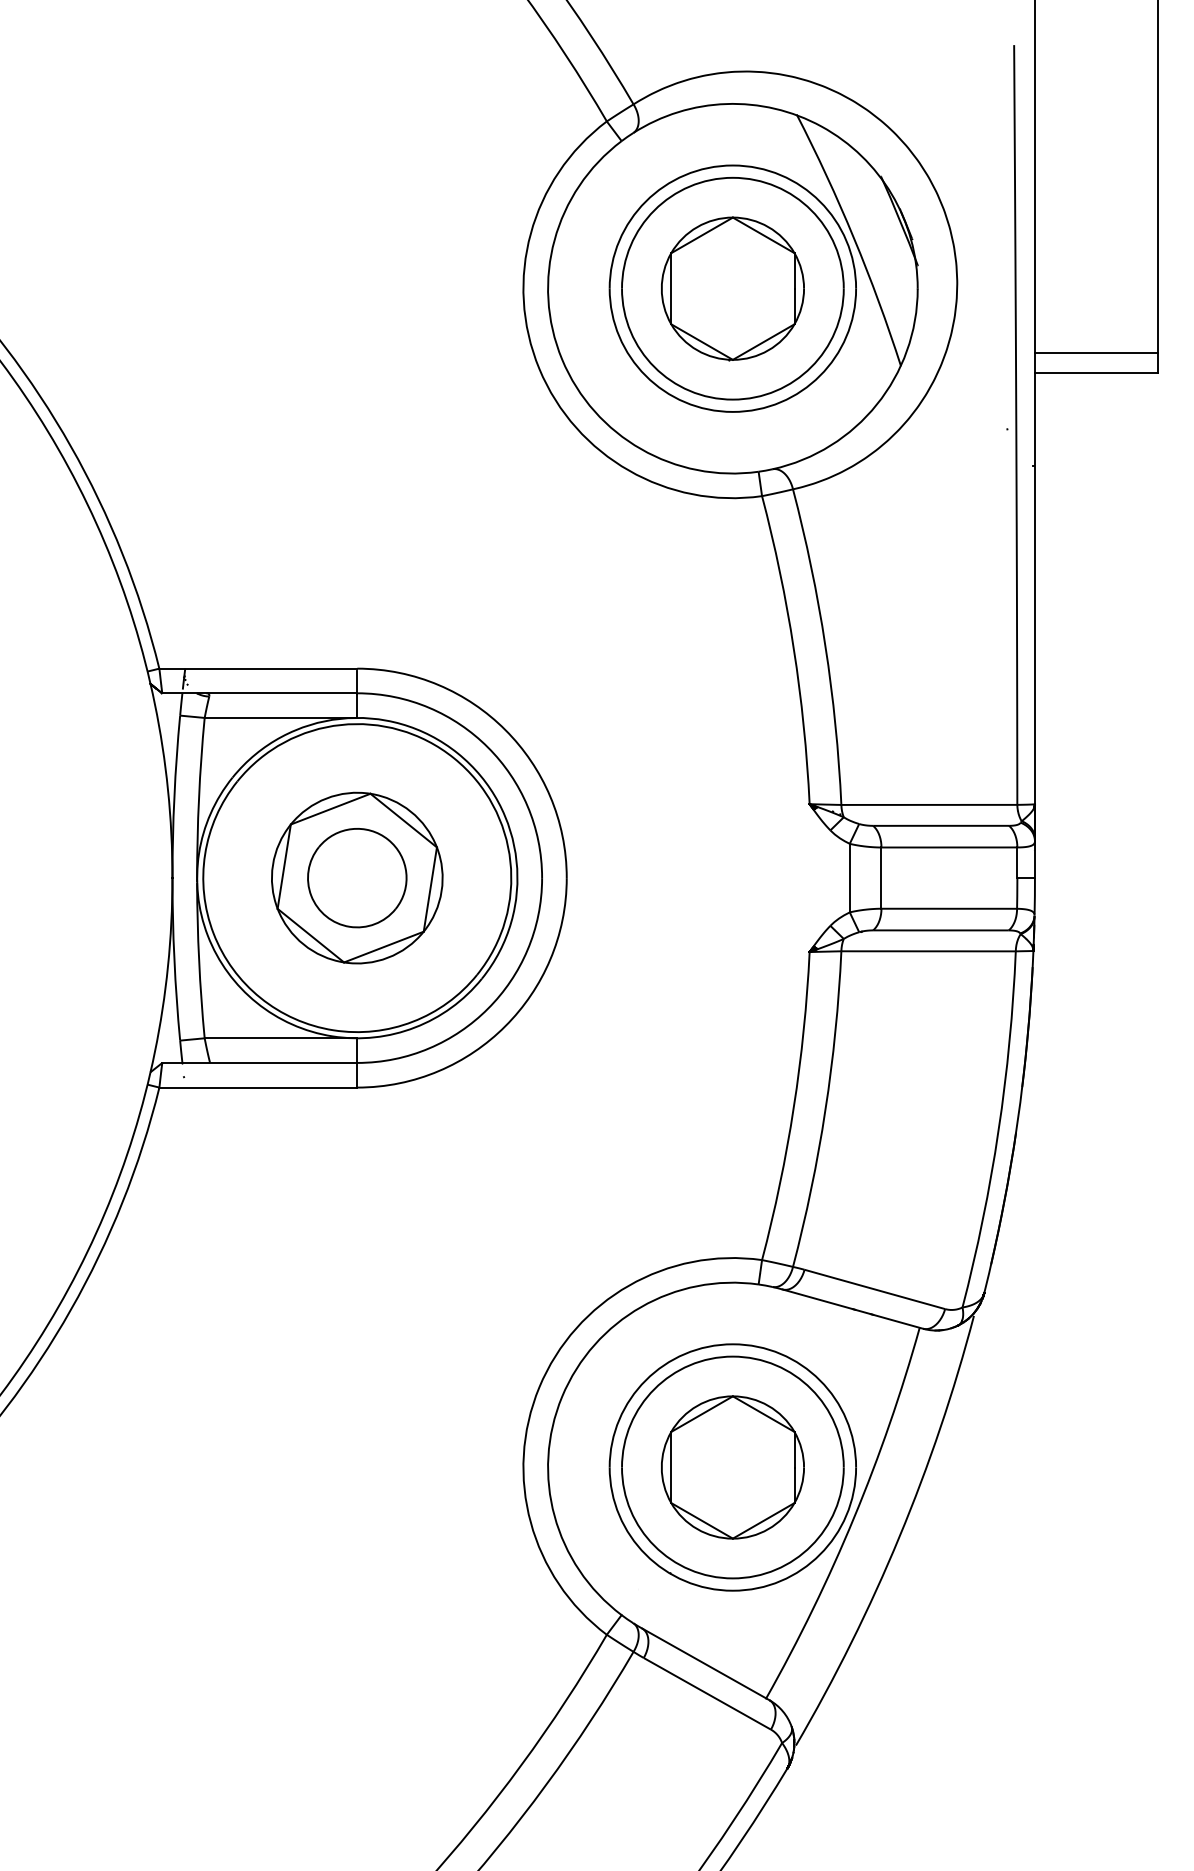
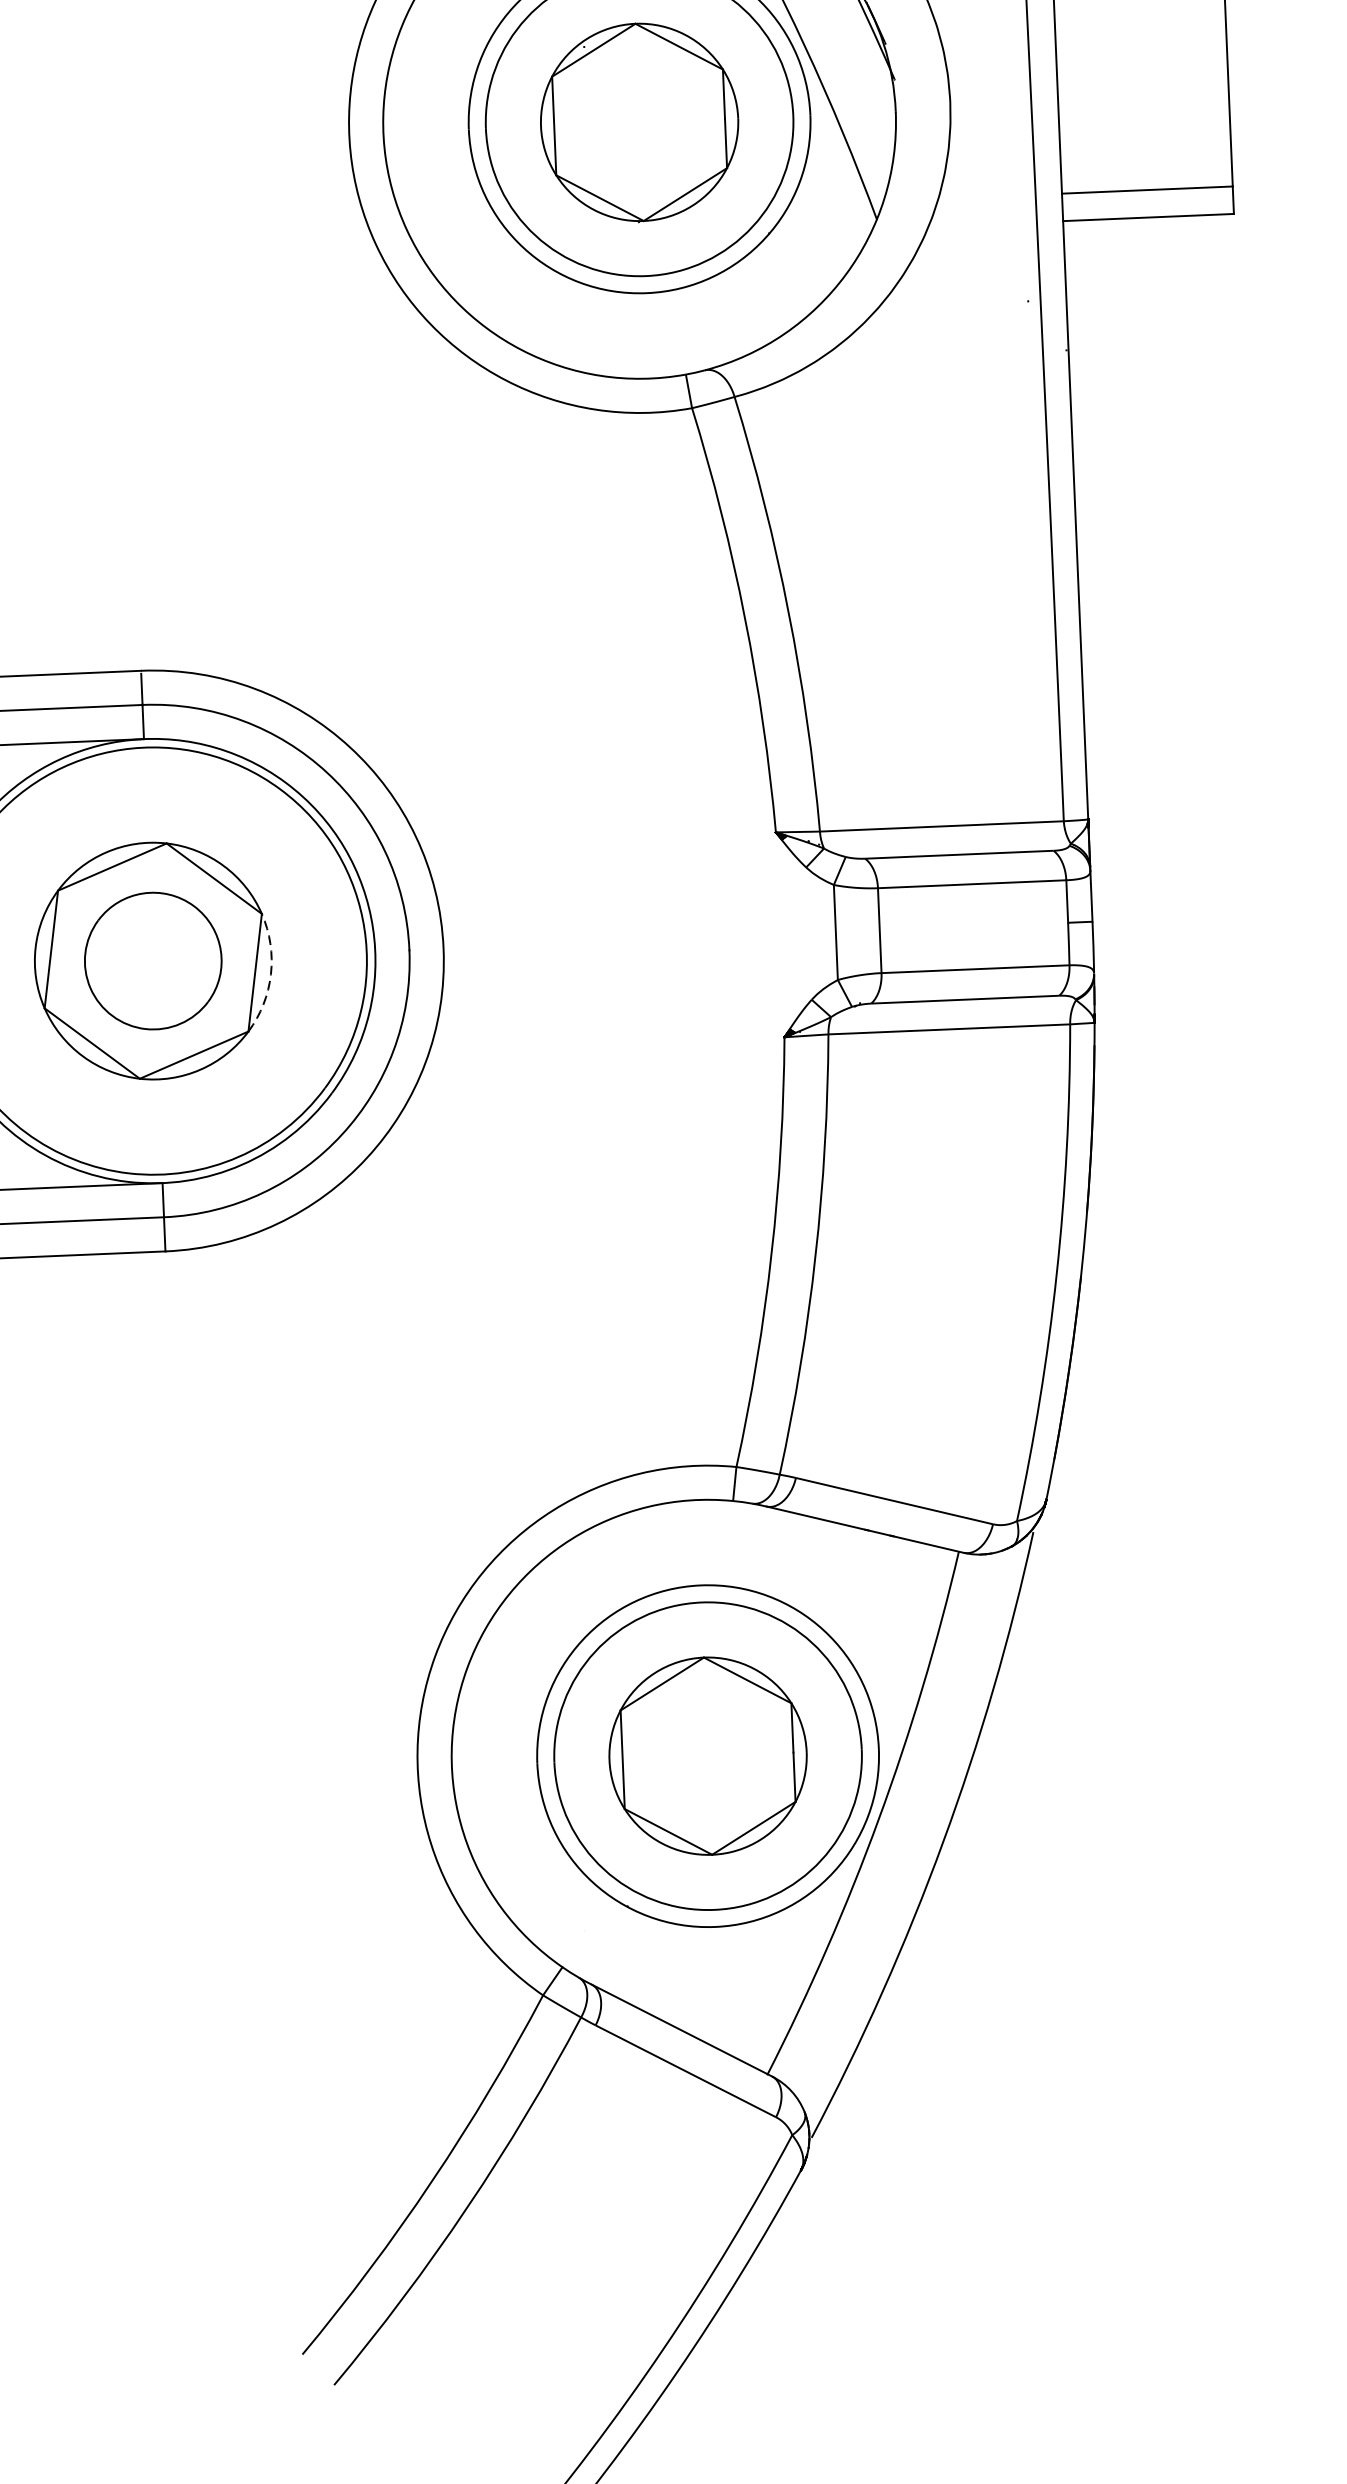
arc: (441, 891) -> (270, 974), solid -> dashed

